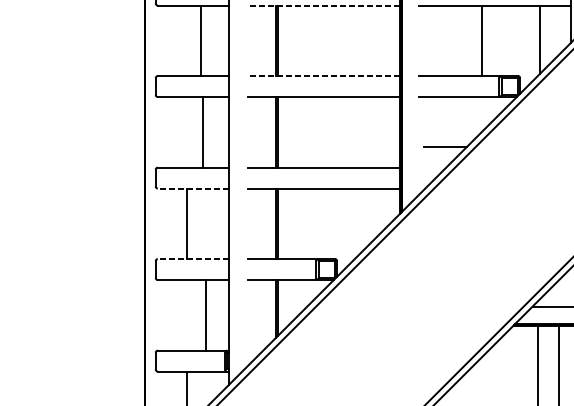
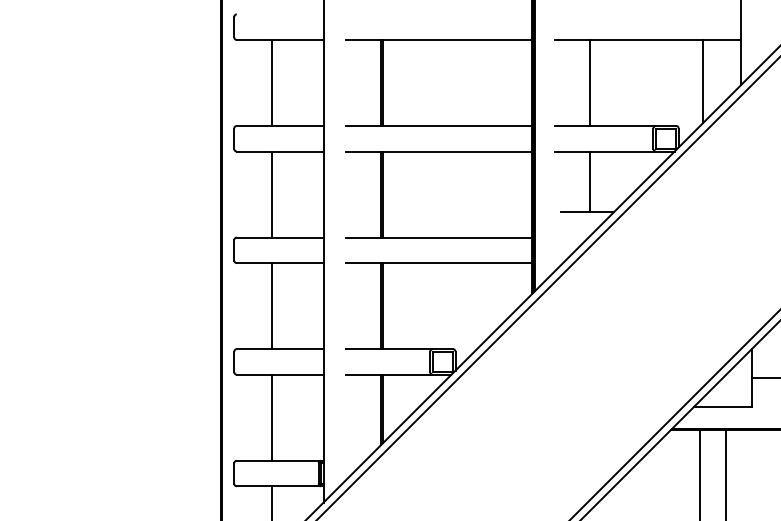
line: (324, 5) -> (439, 39), dashed -> solid
line: (201, 40) -> (272, 82), moved
line: (482, 40) -> (589, 82), moved
line: (324, 75) -> (439, 125), dashed -> solid
line: (447, 121) -> (589, 181), added
line: (203, 132) -> (272, 194), moved
line: (192, 188) -> (279, 263), dashed -> solid
line: (192, 259) -> (279, 349), dashed -> solid
line: (205, 315) -> (272, 417), moved

